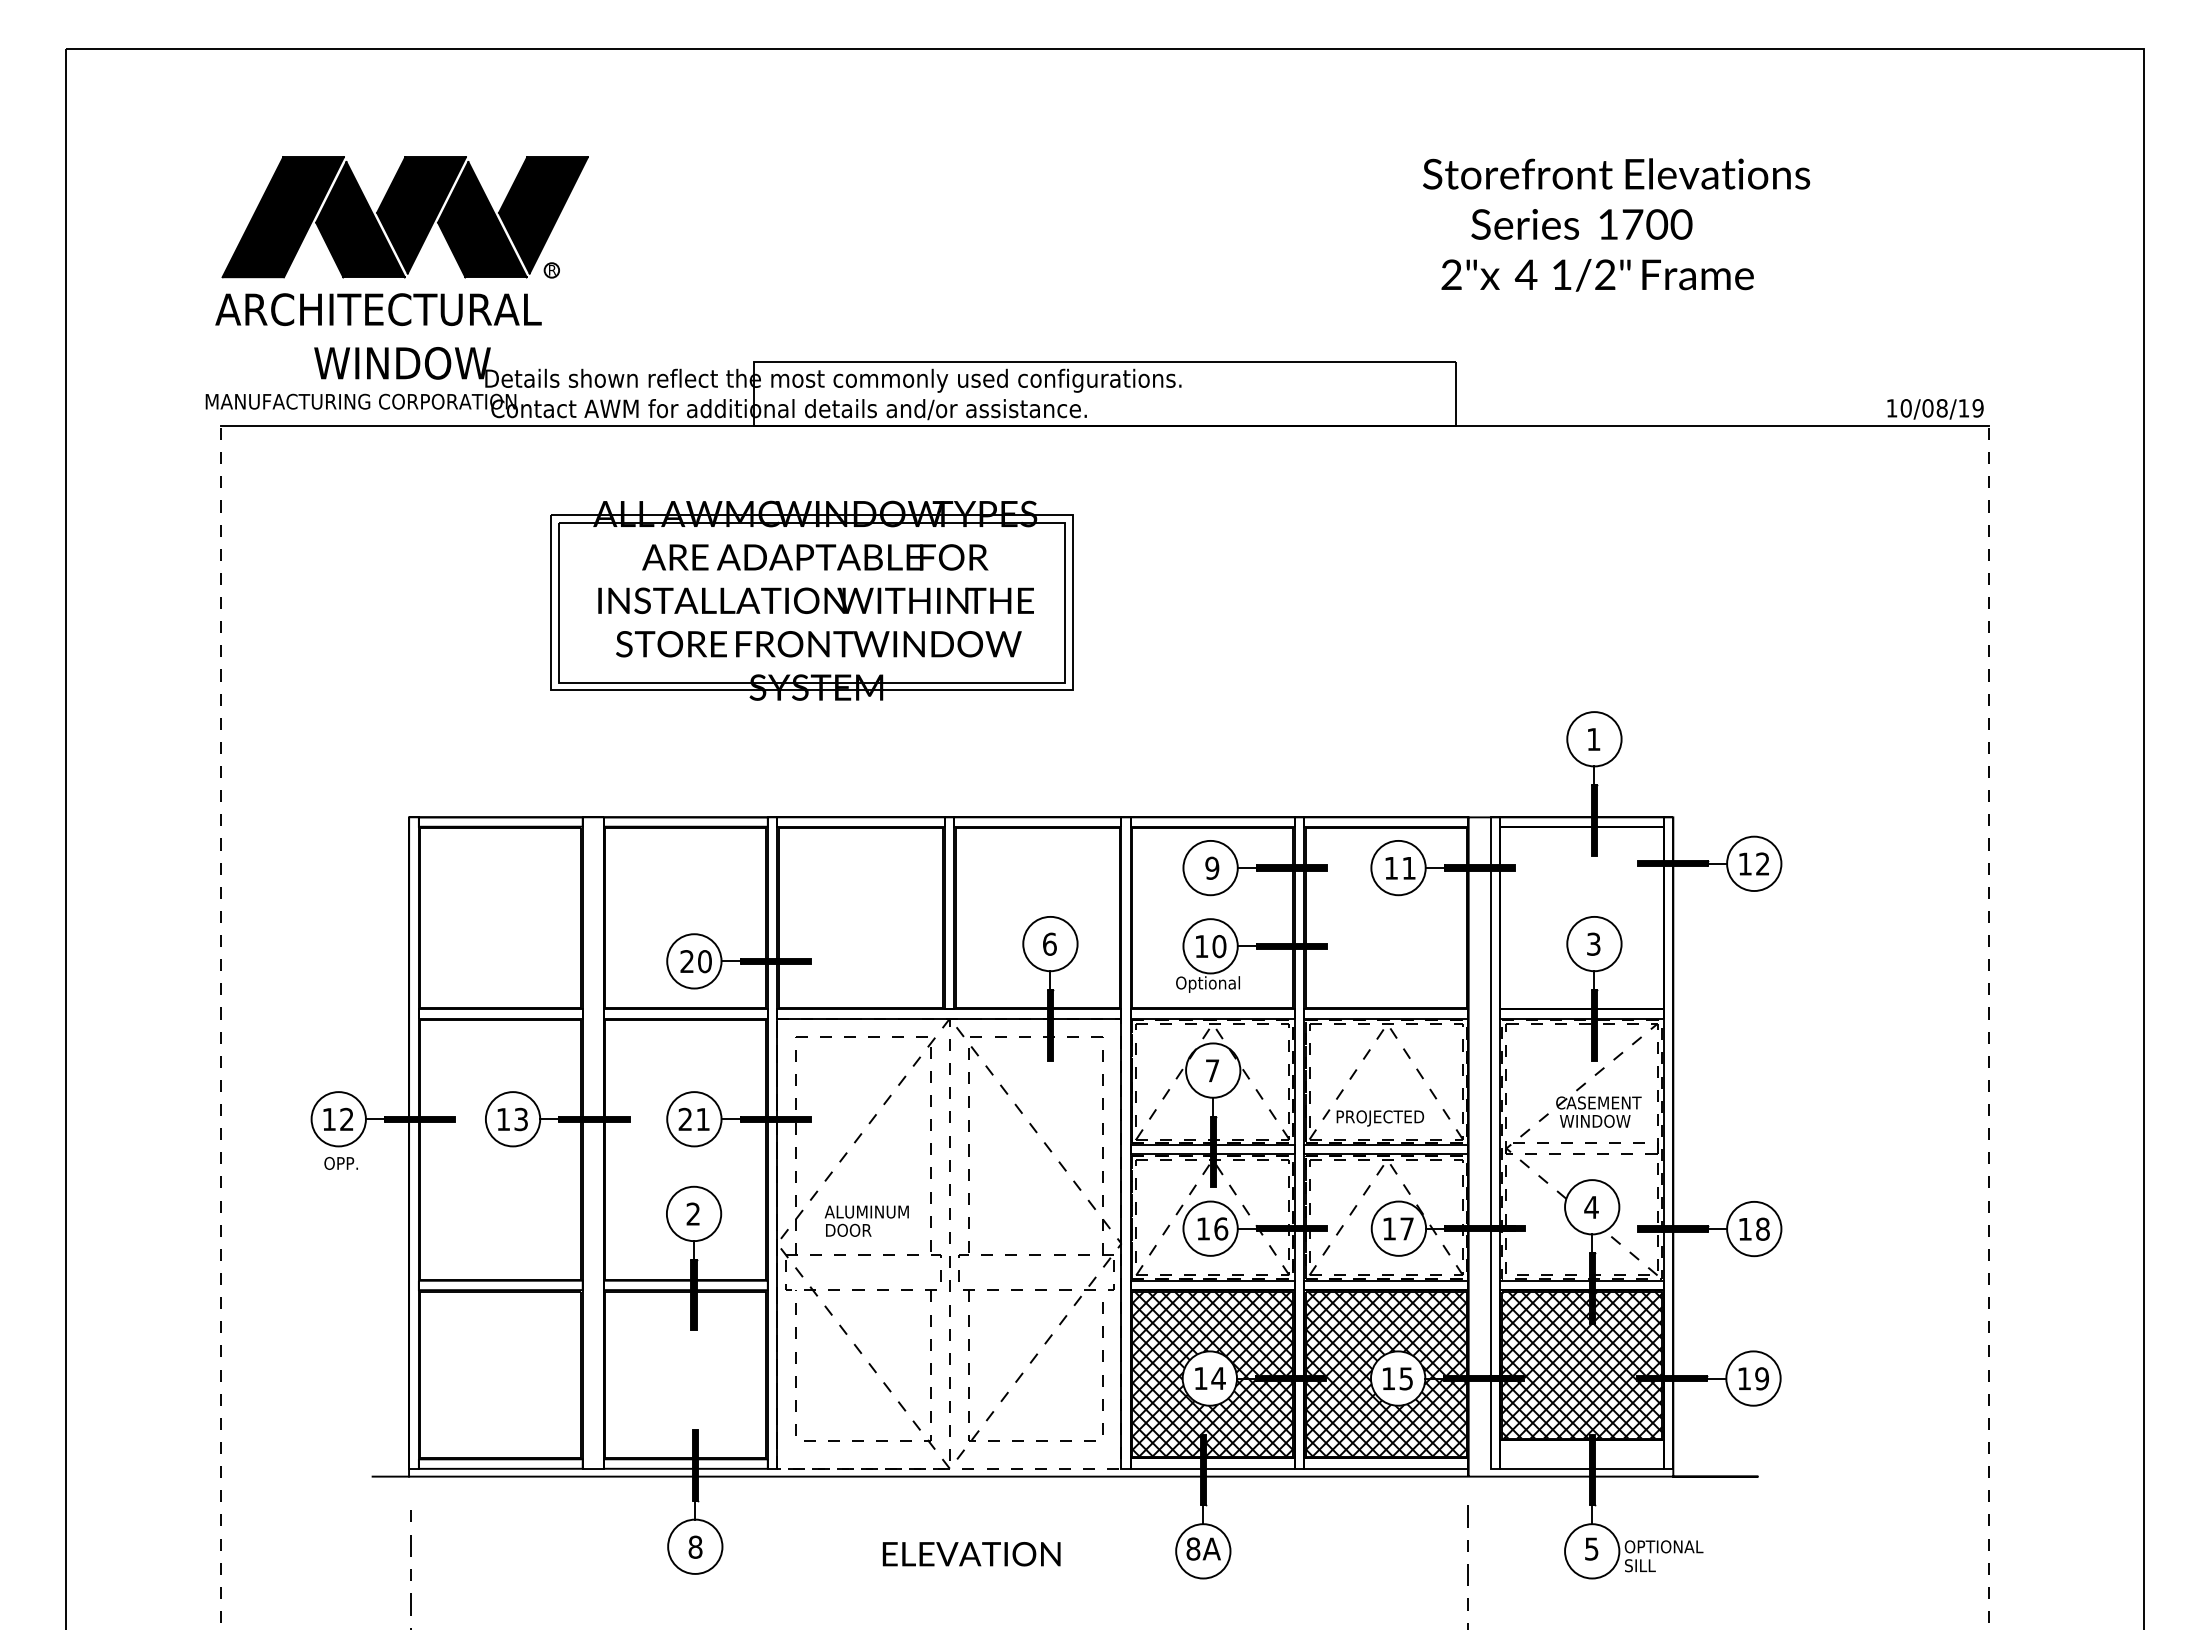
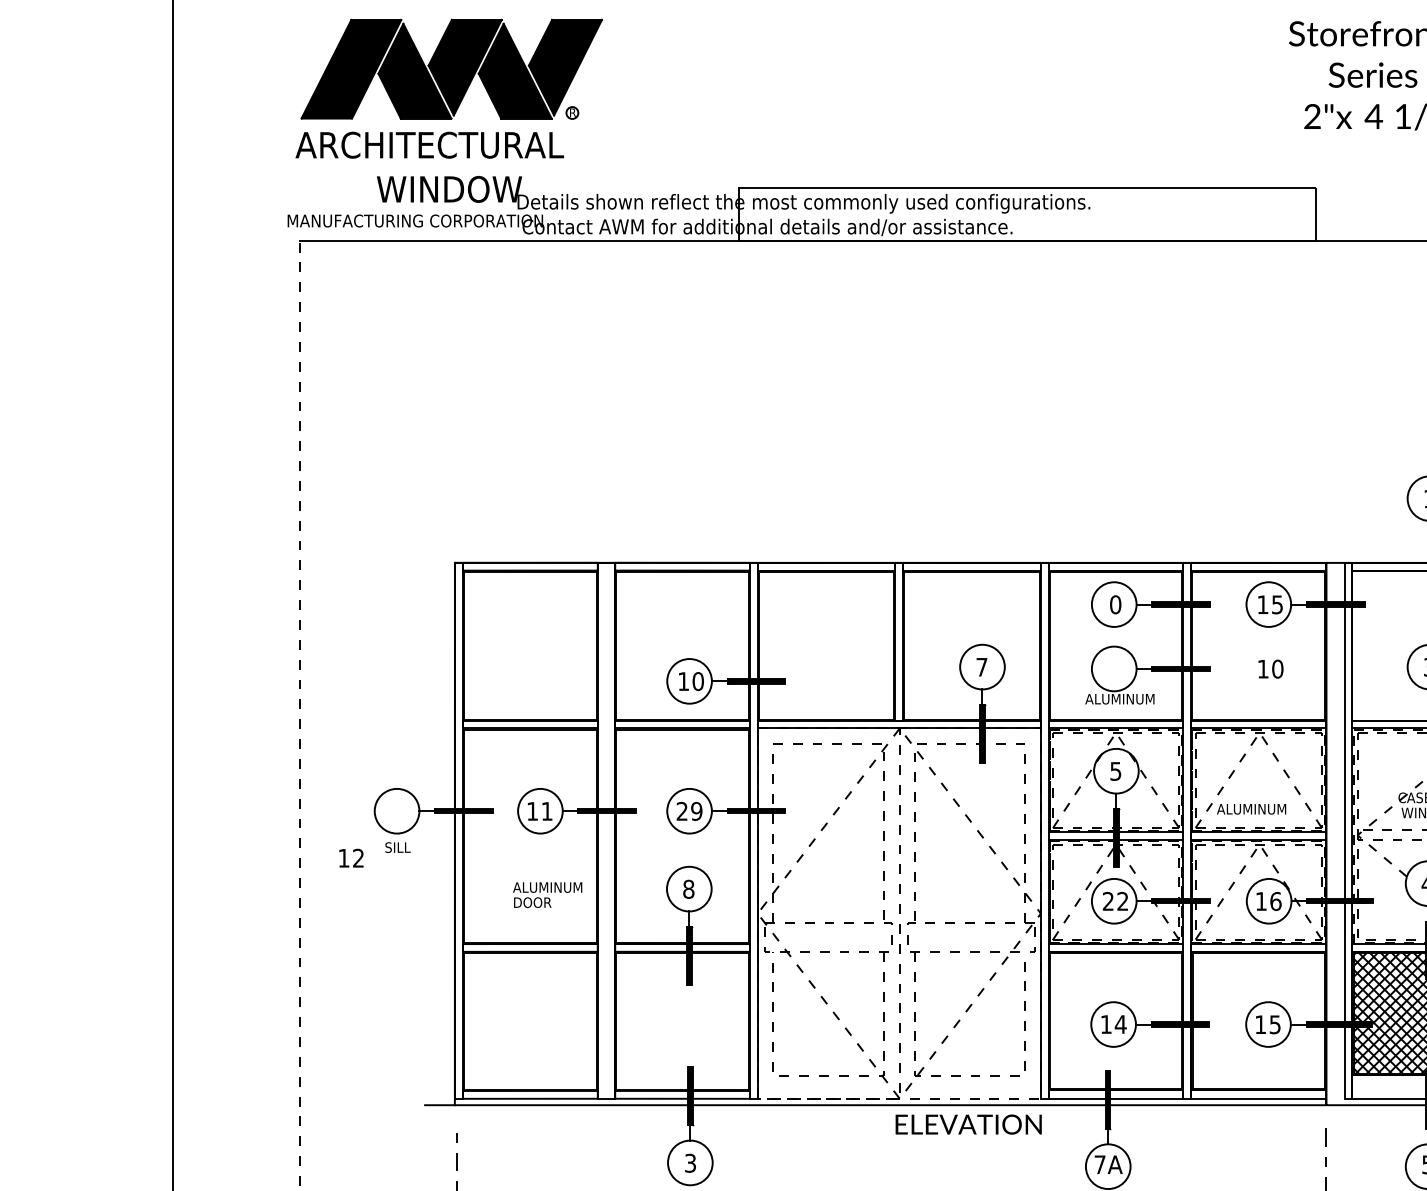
part: (811, 600) -> (785, 384), removed
text: (1212, 868) -> (1115, 604), 9 -> 0
text: (1408, 868) -> (1277, 604), 11 -> 15
text: (1049, 943) -> (981, 666), 6 -> 7
text: (1211, 946) -> (1271, 669), moved
text: (686, 961) -> (683, 681), 20 -> 10
text: (1217, 984) -> (1119, 700), Optional -> ALUMINUM
text: (1212, 1070) -> (1115, 771), 7 -> 5
text: (337, 1118) -> (350, 857), moved
text: (1379, 1118) -> (1253, 810), PROJECTED -> ALUMINUM
text: (520, 1119) -> (546, 811), 13 -> 11
text: (703, 1119) -> (697, 811), 21 -> 29
text: (340, 1163) -> (398, 847), OPP. -> SILL
text: (693, 1213) -> (688, 888), 2 -> 8
text: (866, 1220) -> (547, 894), moved
text: (1212, 1228) -> (1115, 901), 16 -> 22
text: (1407, 1228) -> (1276, 901), 17 -> 16
hatch: (1212, 1373) -> (1115, 1020), removed
hatch: (1386, 1373) -> (1258, 1020), removed
text: (695, 1546) -> (690, 1162), 8 -> 3
text: (1193, 1548) -> (1100, 1164), 8A -> 7A
text: (971, 1554) -> (968, 1124), moved

